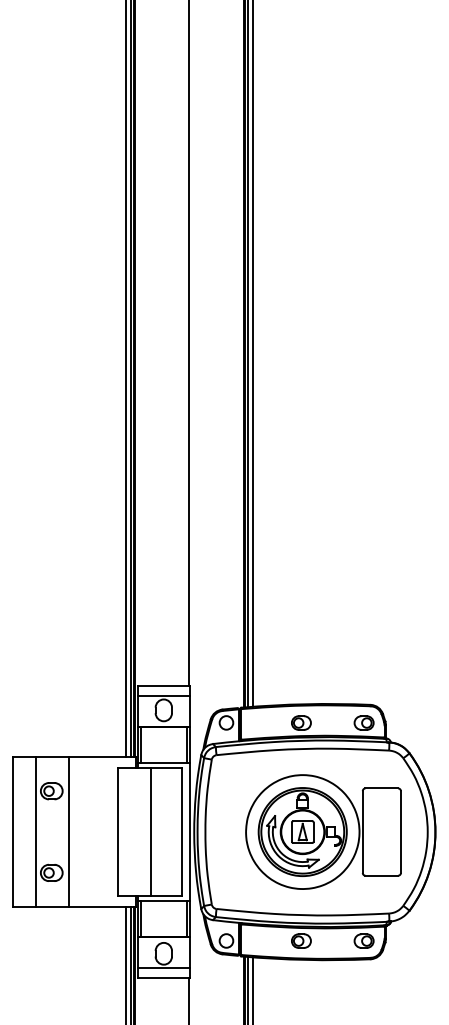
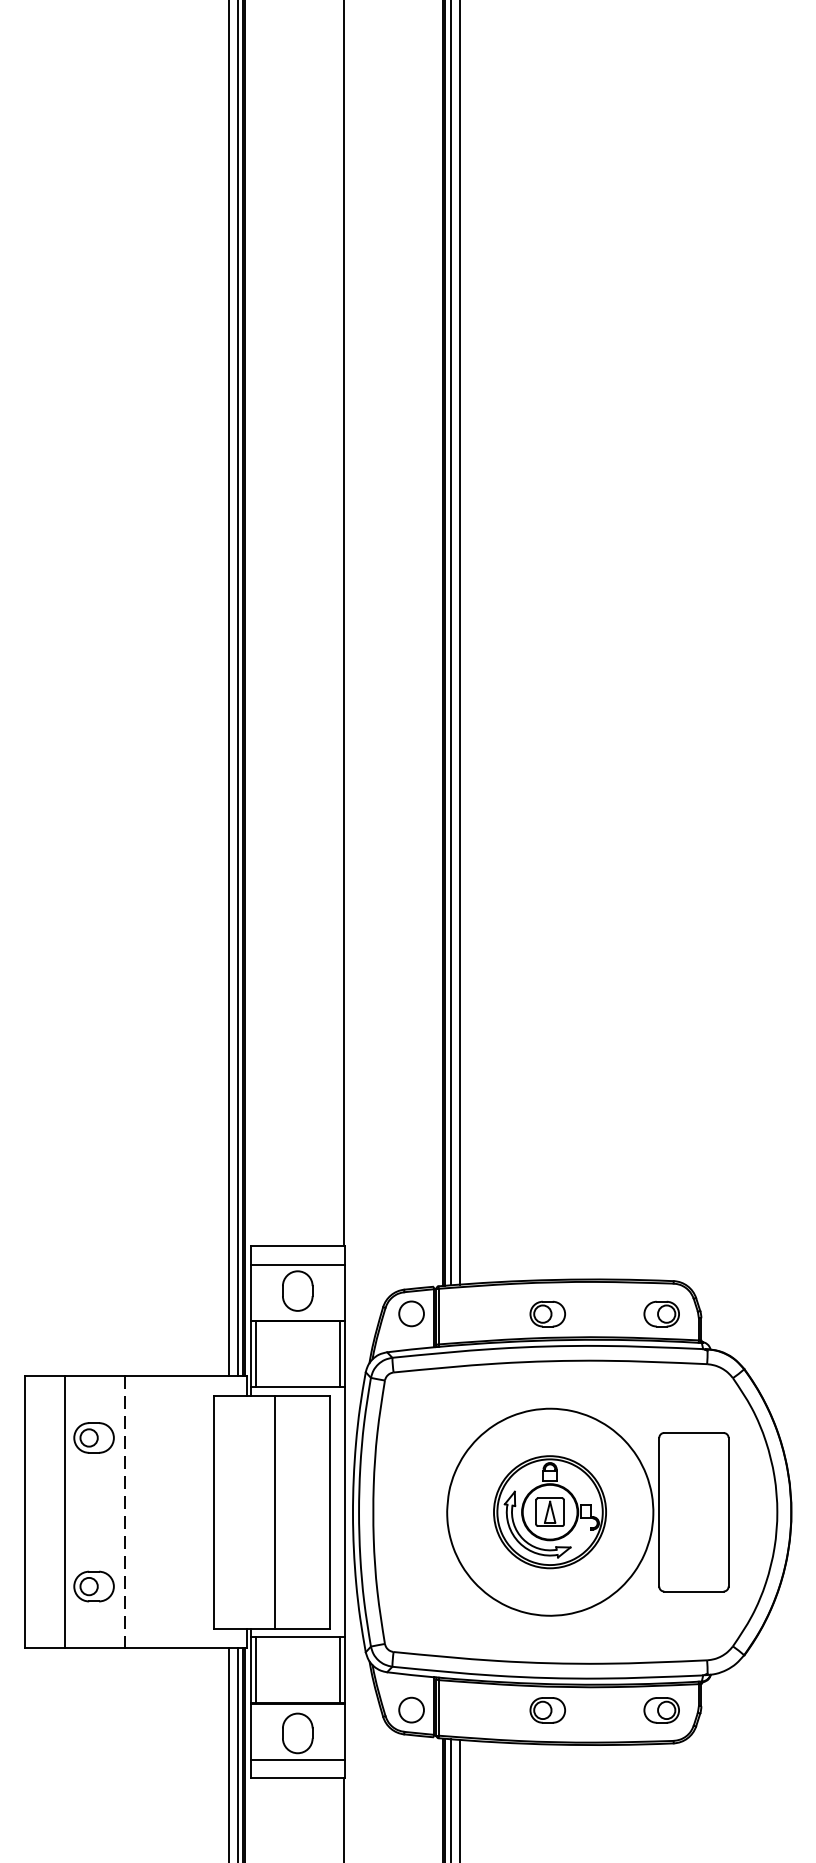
part: (302, 831) -> (549, 1511), size x0.7
line: (68, 832) -> (124, 1513), solid -> dashed

